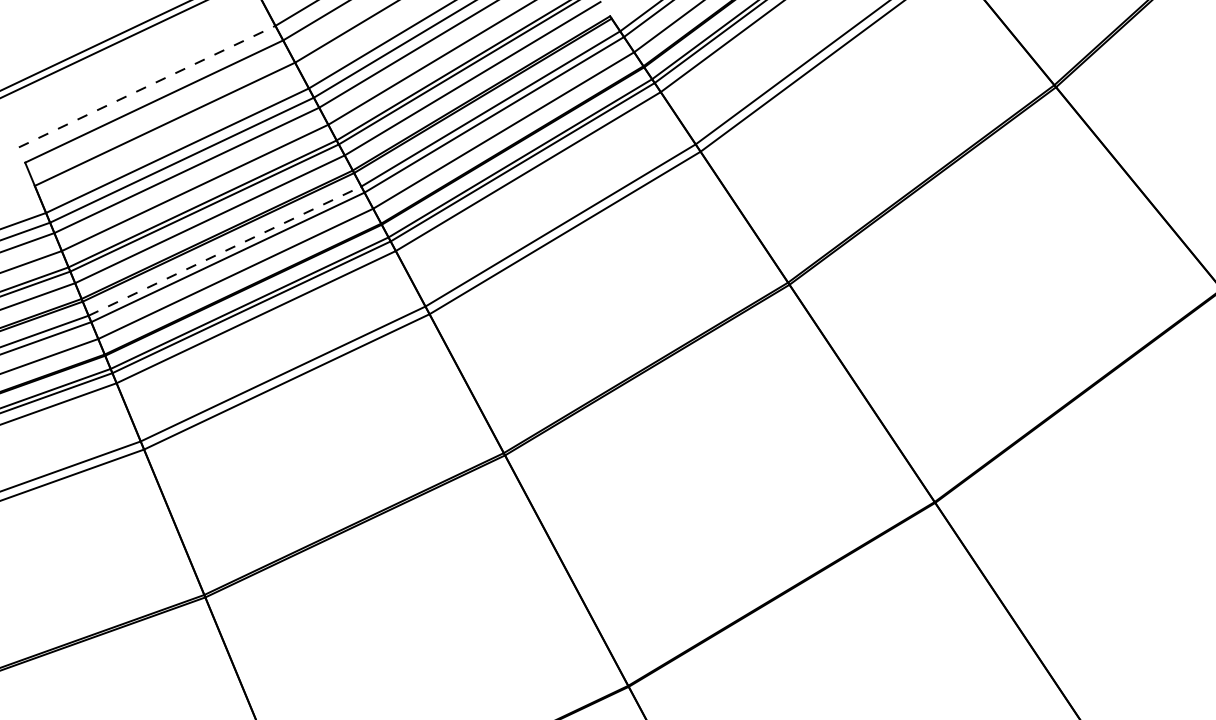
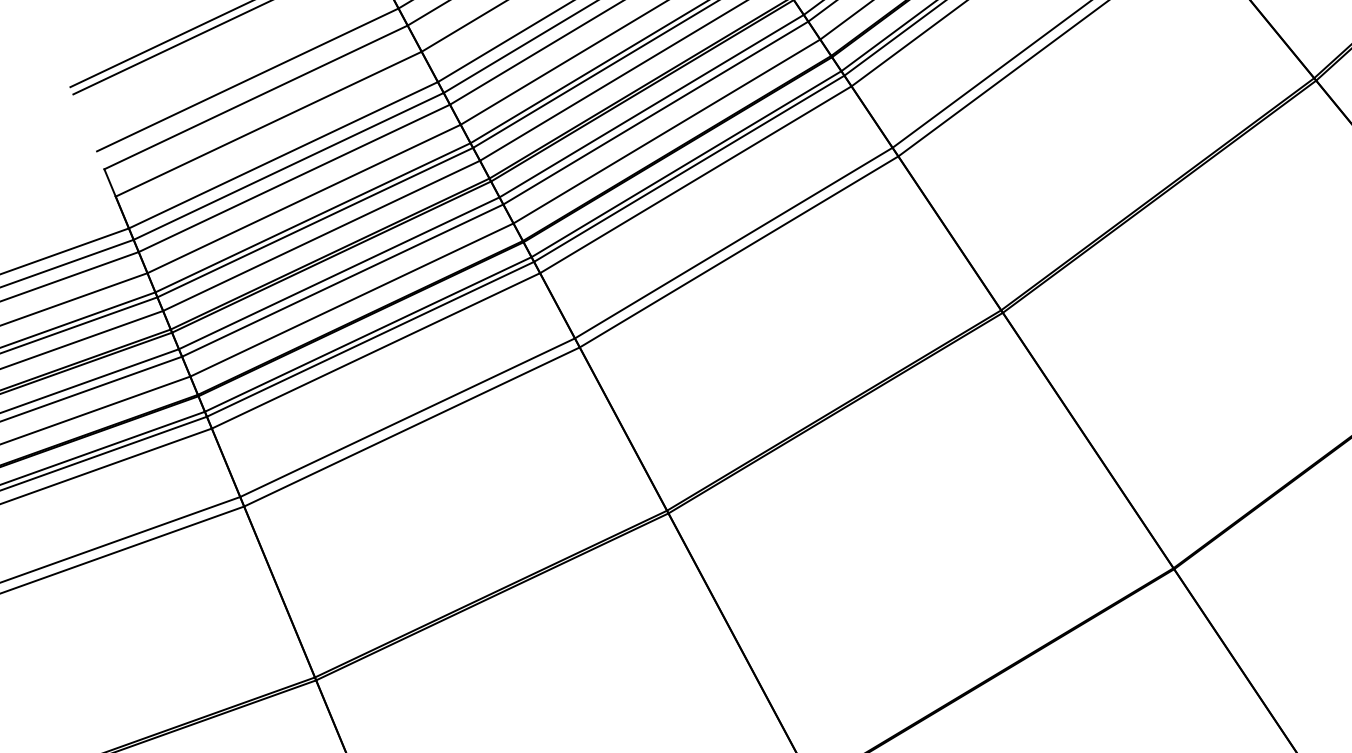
line: (147, 86) -> (248, 79), dashed -> solid
line: (224, 251) -> (338, 273), dashed -> solid

